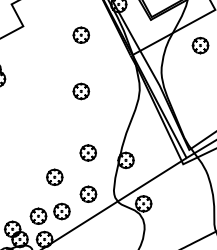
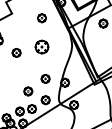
part: (80, 92) -> (41, 47), size x1.6
part: (31, 101) -> (16, 52), added

